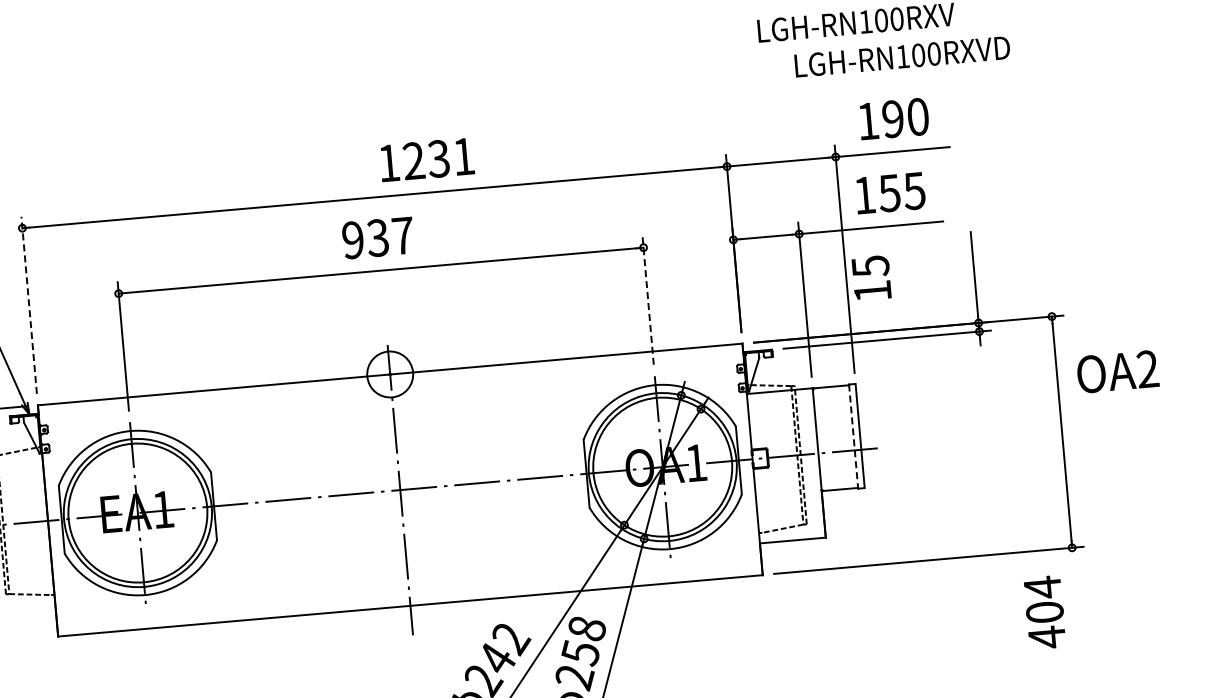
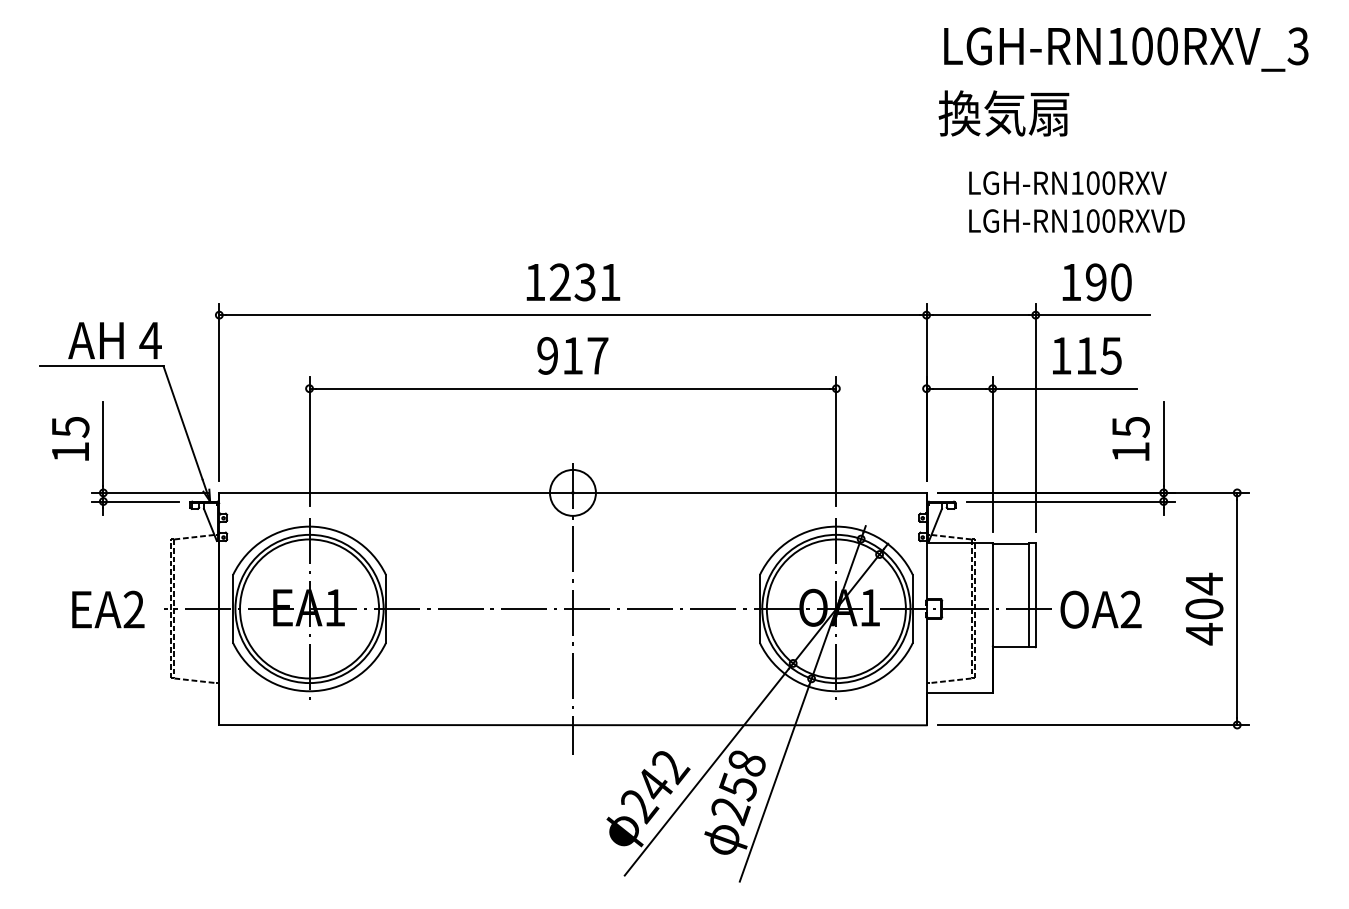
text: (901, 56) -> (1076, 220), moved
text: (427, 160) -> (573, 282), moved
text: (888, 192) -> (1085, 355), 155 -> 115
text: (377, 237) -> (572, 355), 937 -> 917
text: (871, 277) -> (1130, 438), moved
line: (648, 300) -> (836, 441), dashed -> solid
line: (29, 305) -> (219, 392), dashed -> solid
text: (1117, 371) -> (1100, 609), moved
line: (853, 436) -> (1029, 595), dashed -> solid
text: (1044, 611) -> (1204, 608), moved

